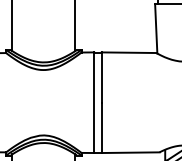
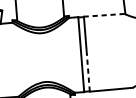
line: (128, 52) -> (103, 15), solid -> dashed
line: (101, 127) -> (88, 72), solid -> dashed

